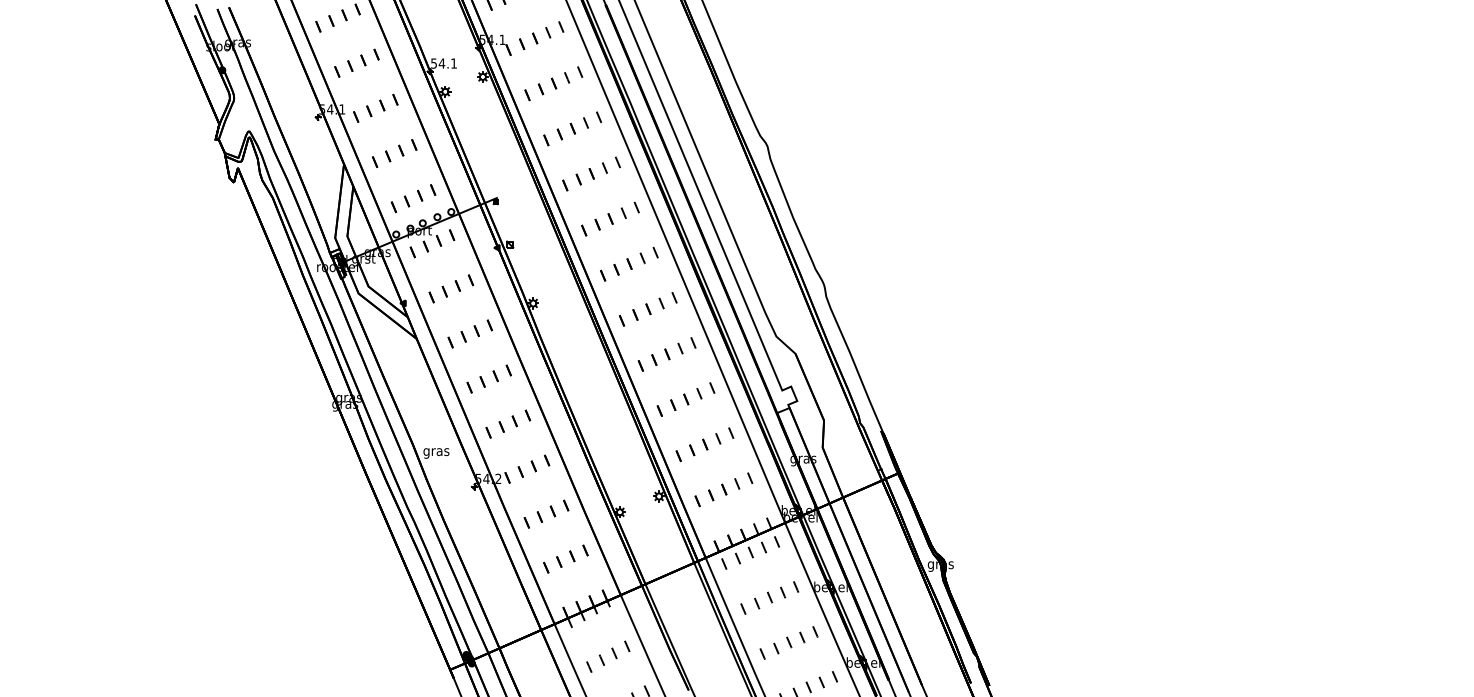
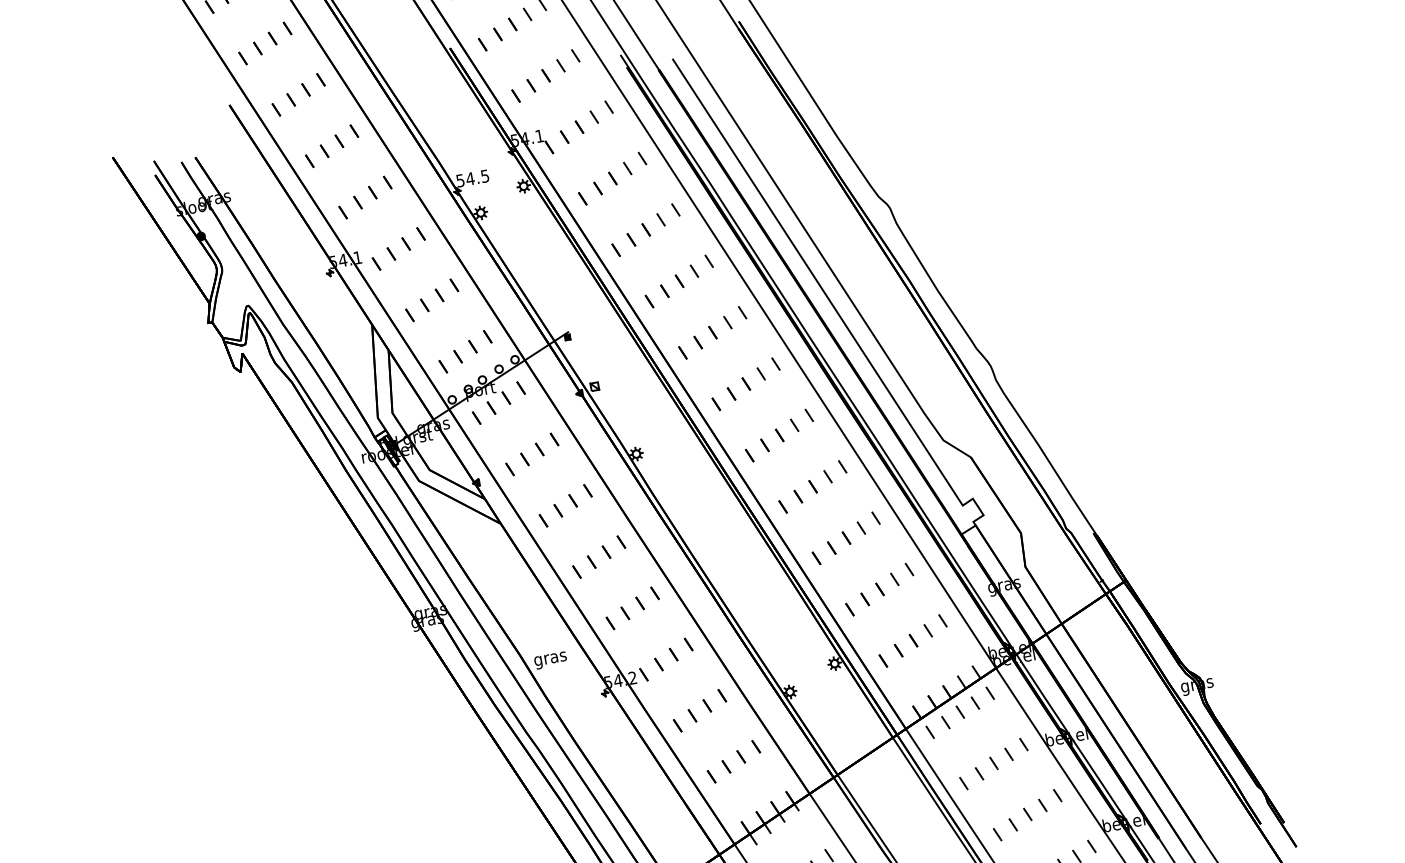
text: (453, 63) -> (484, 176), 54.1 -> 54.5

